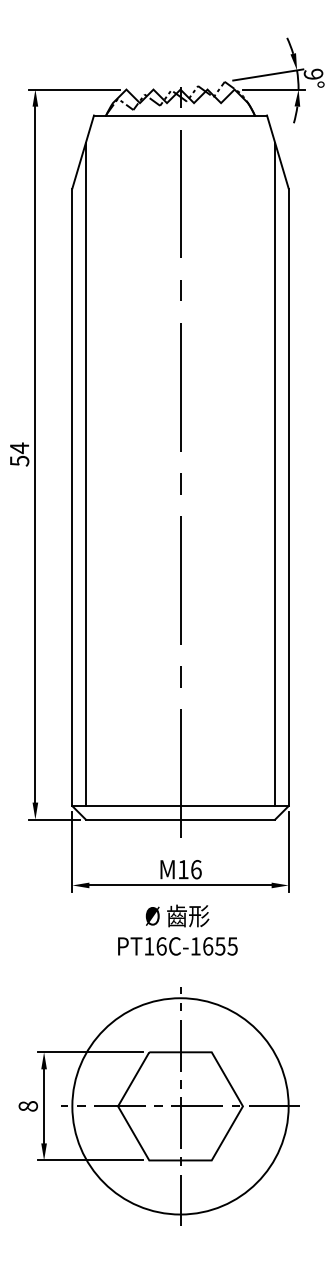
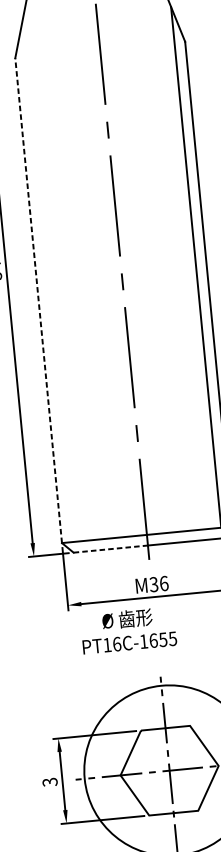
line: (85, 474) -> (47, 281), removed
line: (72, 497) -> (38, 300), solid -> dashed
line: (133, 819) -> (111, 548), solid -> dashed
text: (183, 869) -> (154, 584), 16 -> 36
text: (177, 929) -> (128, 629), moved
text: (27, 1106) -> (49, 782), 8 -> 3

